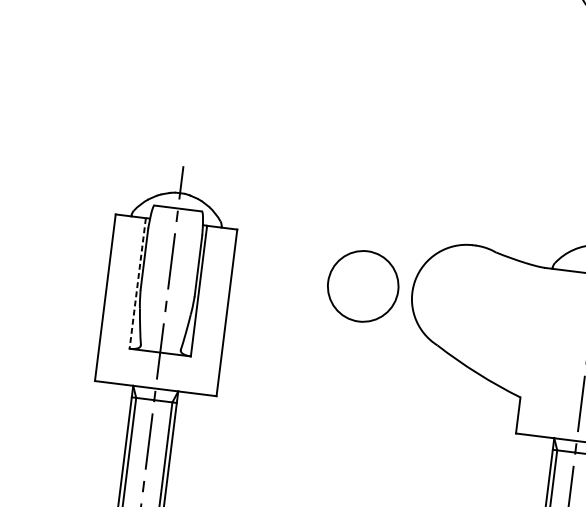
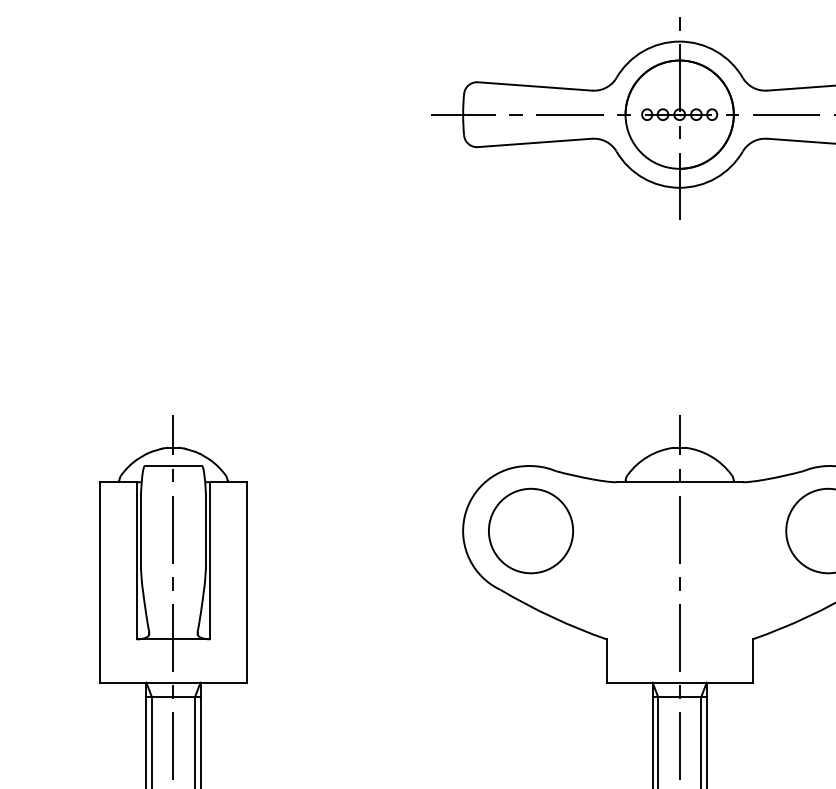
line: (137, 283) -> (136, 560), dashed -> solid
part: (362, 285) -> (530, 530), moved

